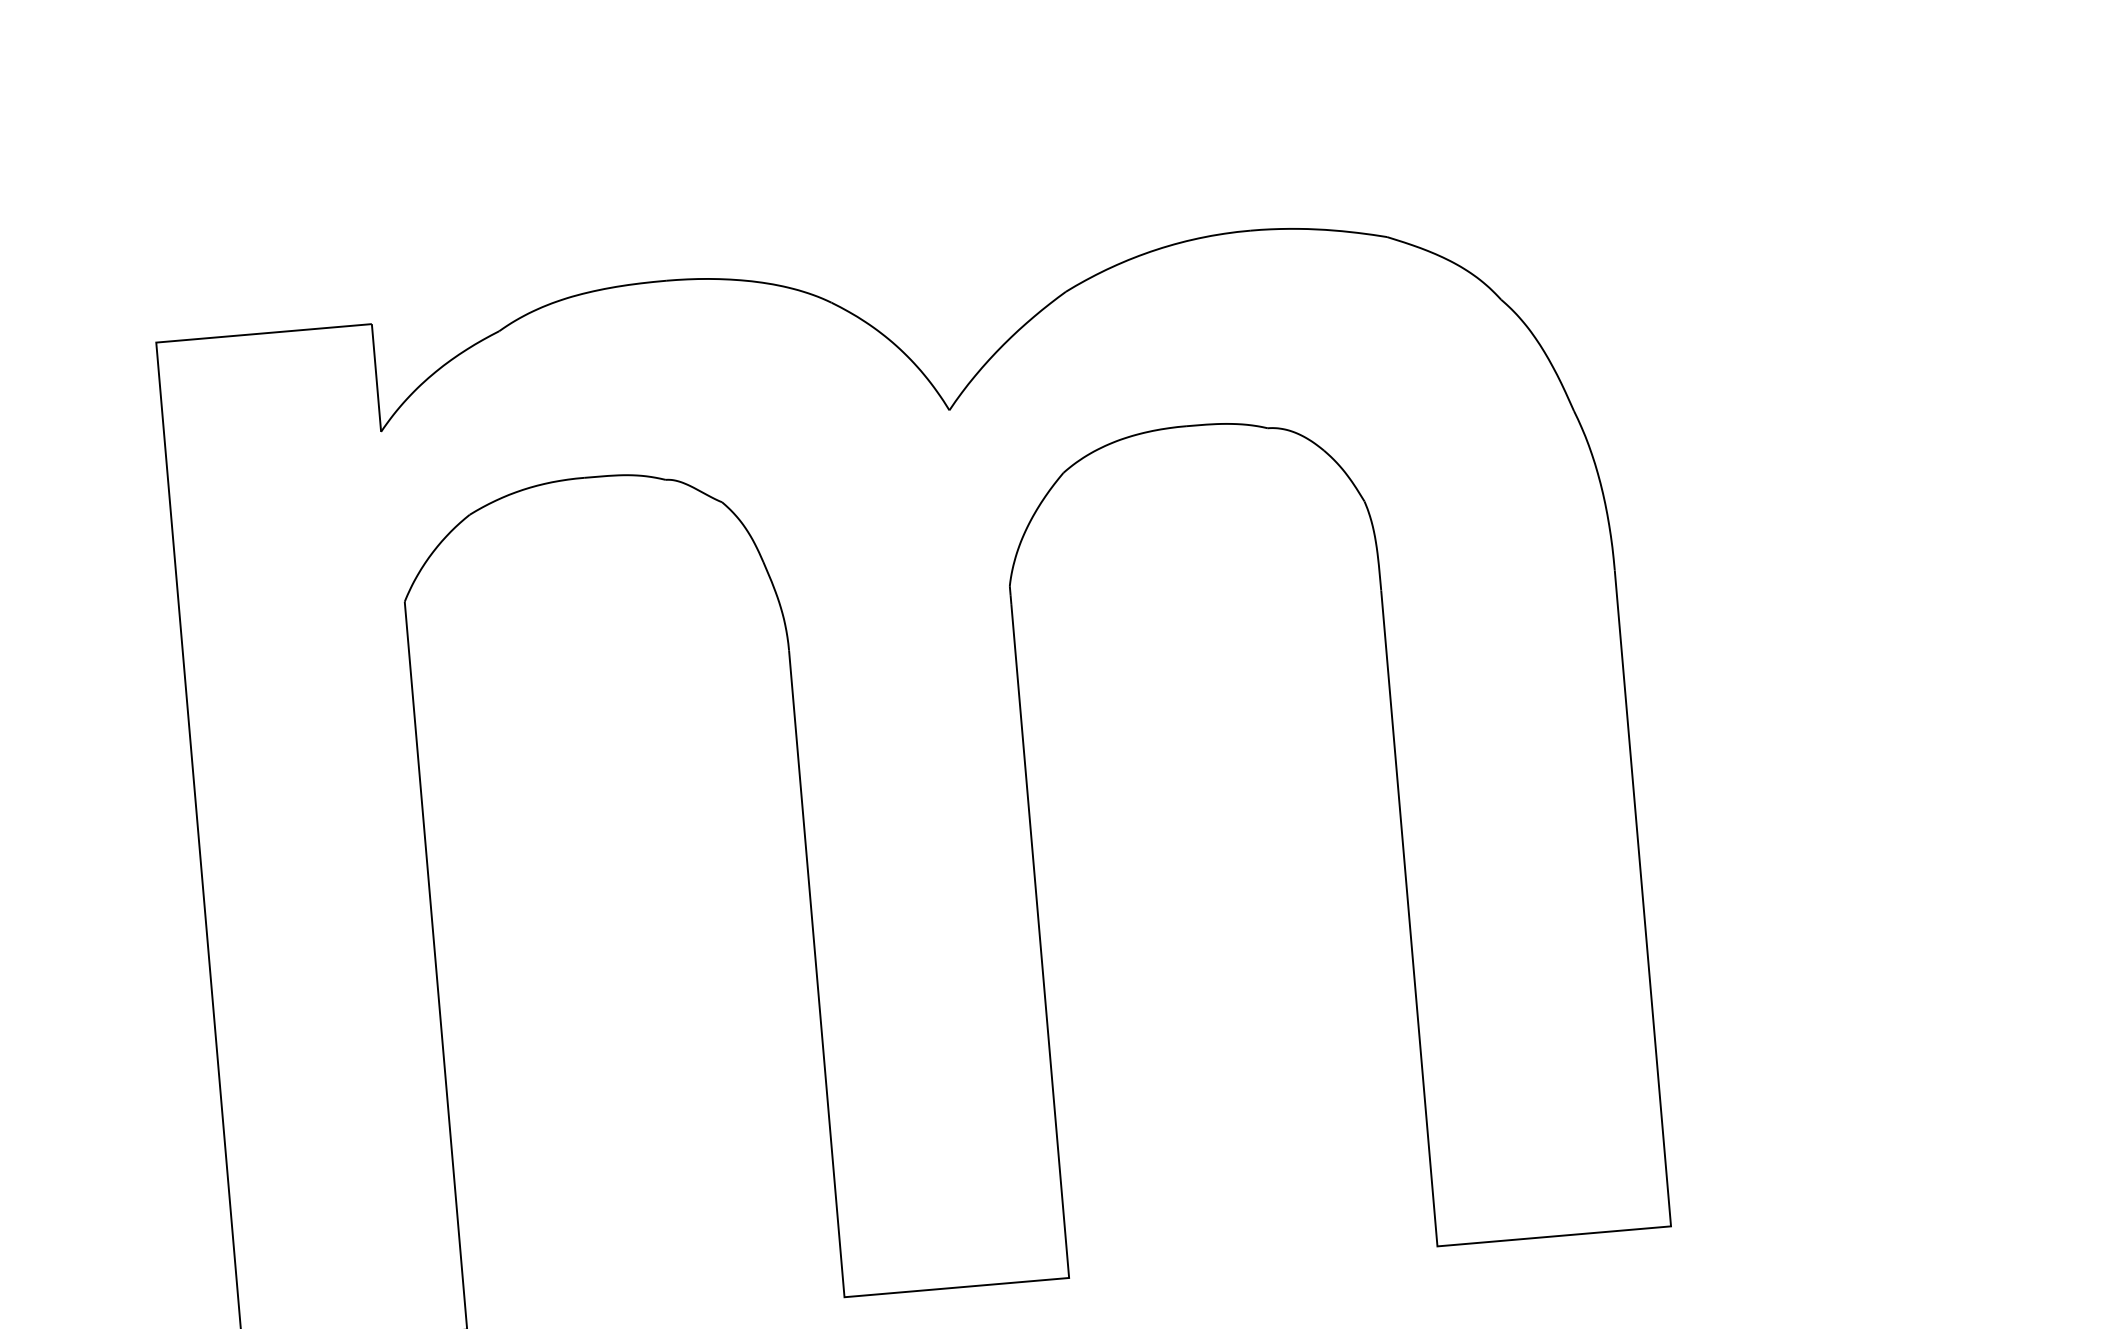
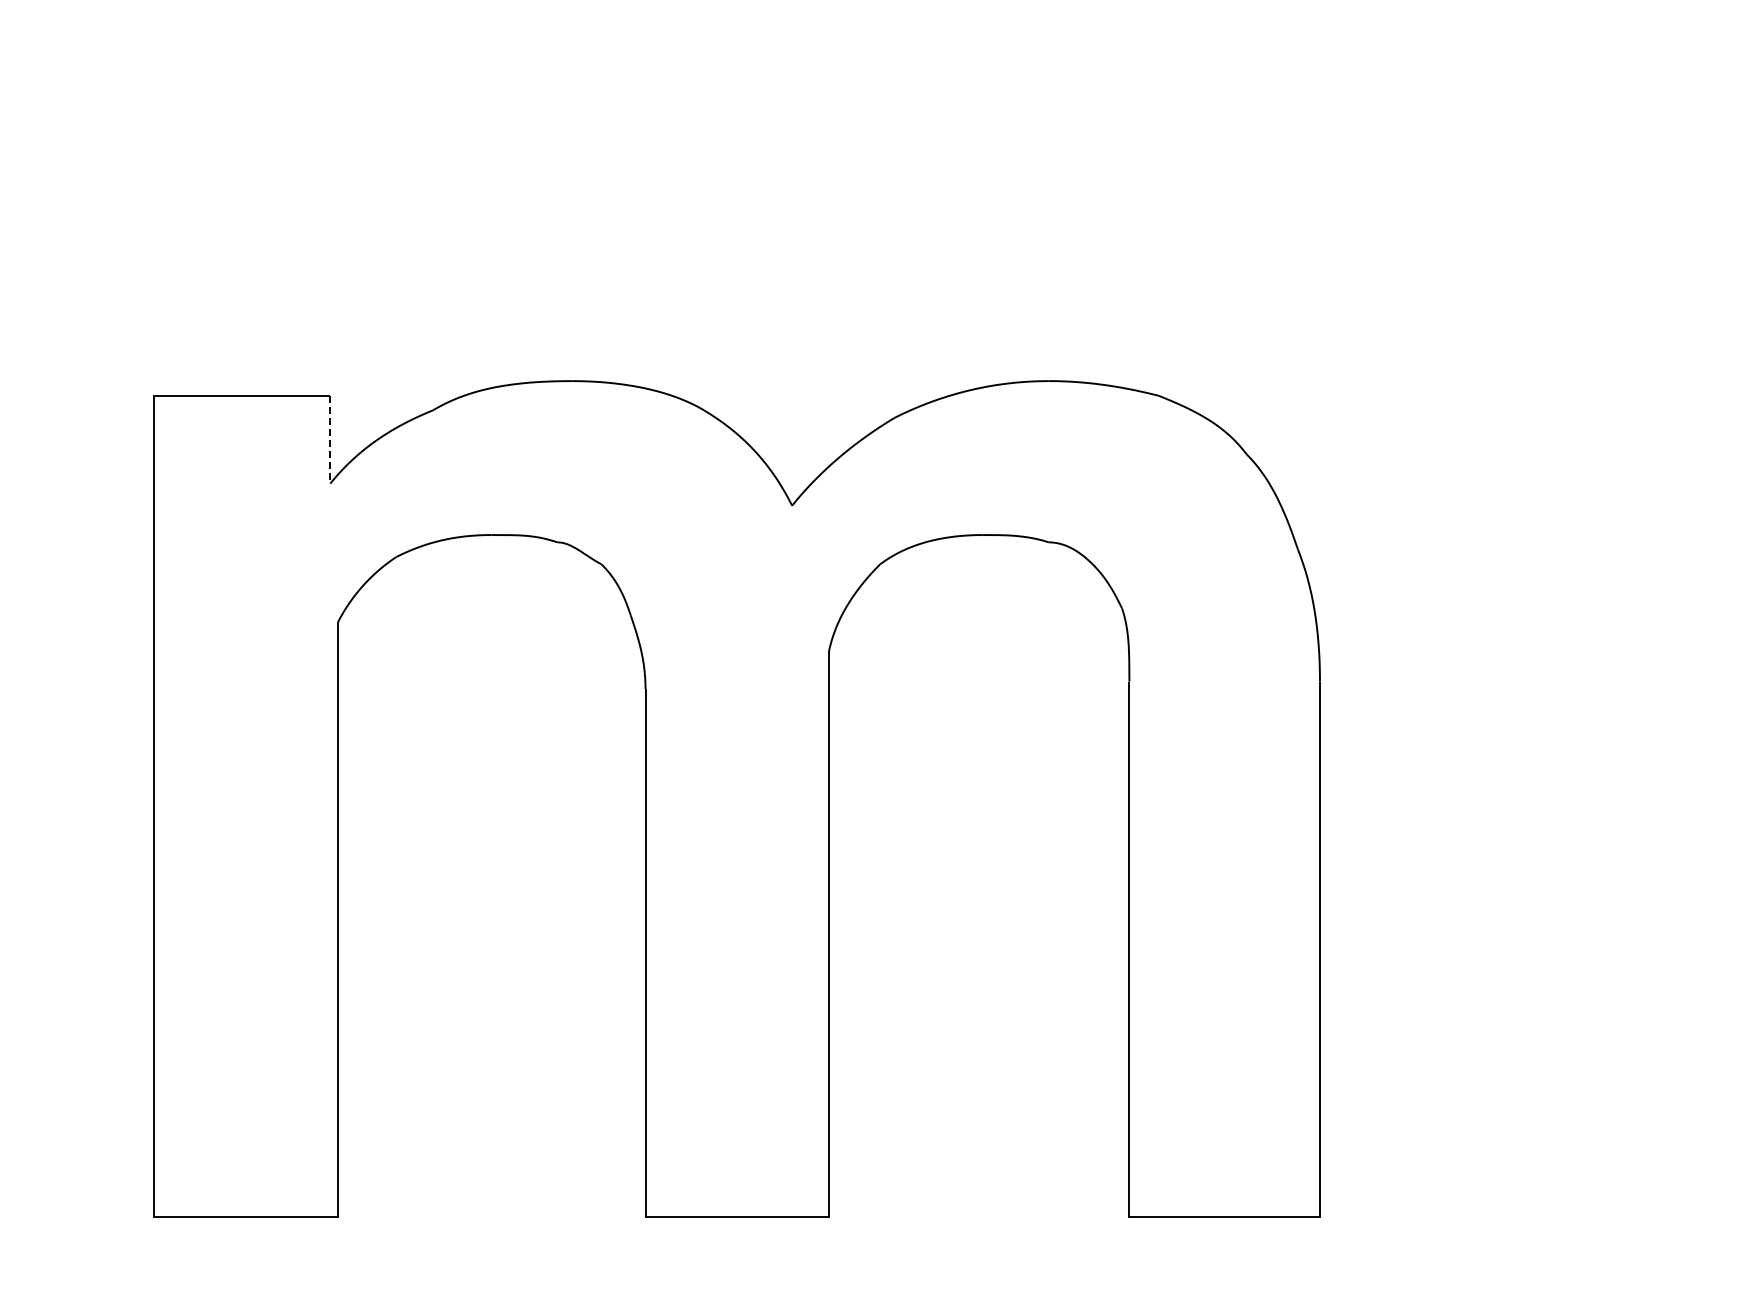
line: (376, 377) -> (330, 439), solid -> dashed

